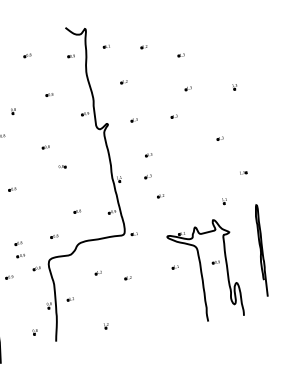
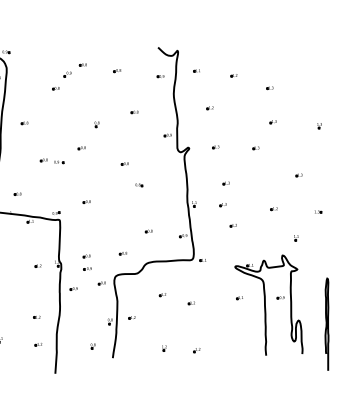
part: (198, 175) -> (273, 209), added
curve: (260, 249) -> (326, 323), moved
part: (138, 324) -> (196, 350), added

